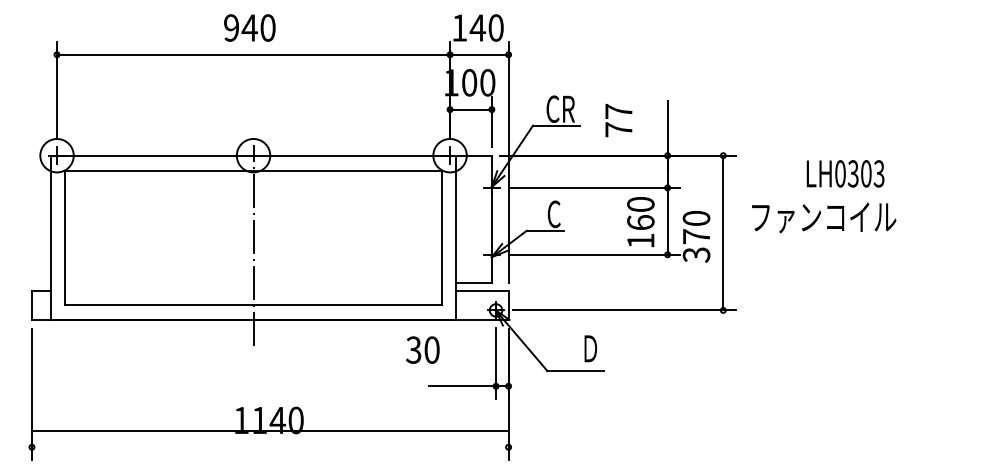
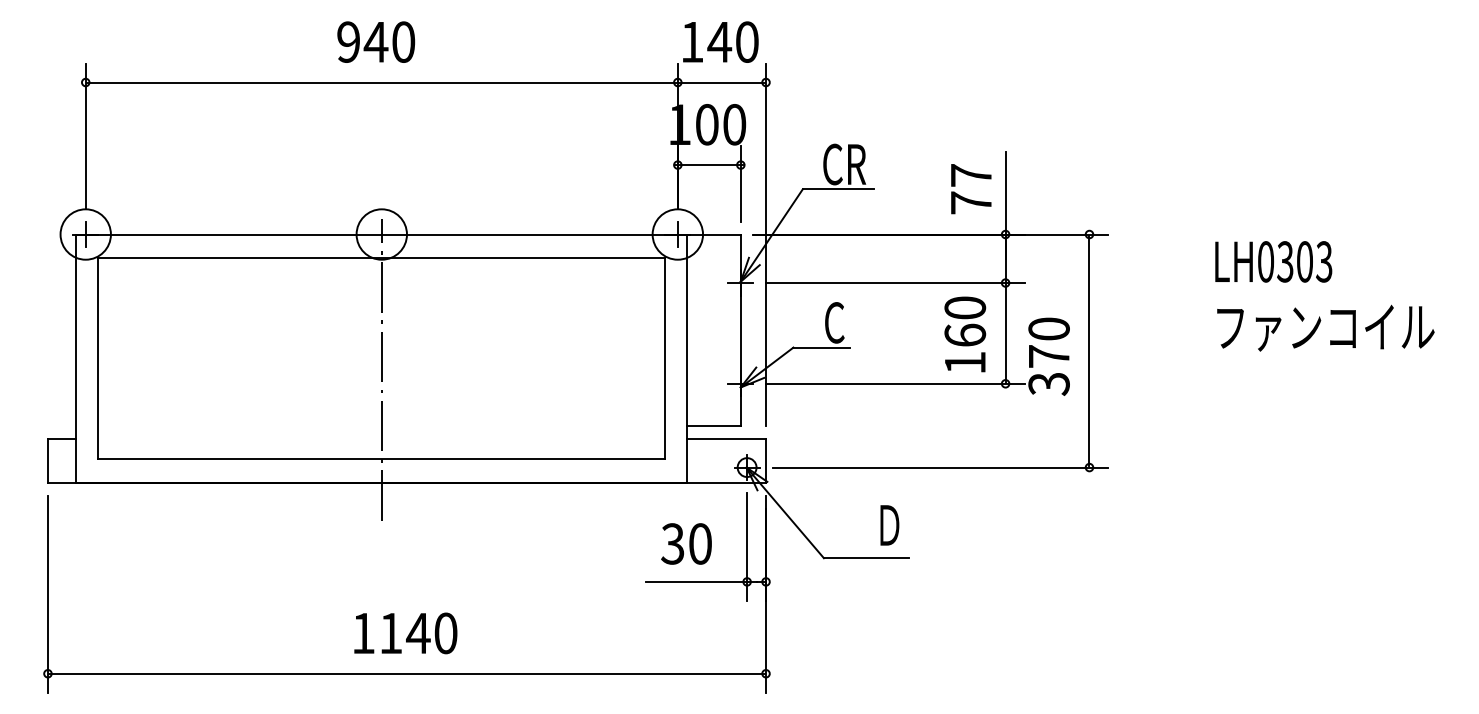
text: (618, 120) -> (970, 189), moved
text: (824, 217) -> (1326, 327), moved
text: (422, 349) -> (686, 543), moved
line: (269, 431) -> (405, 674), moved

